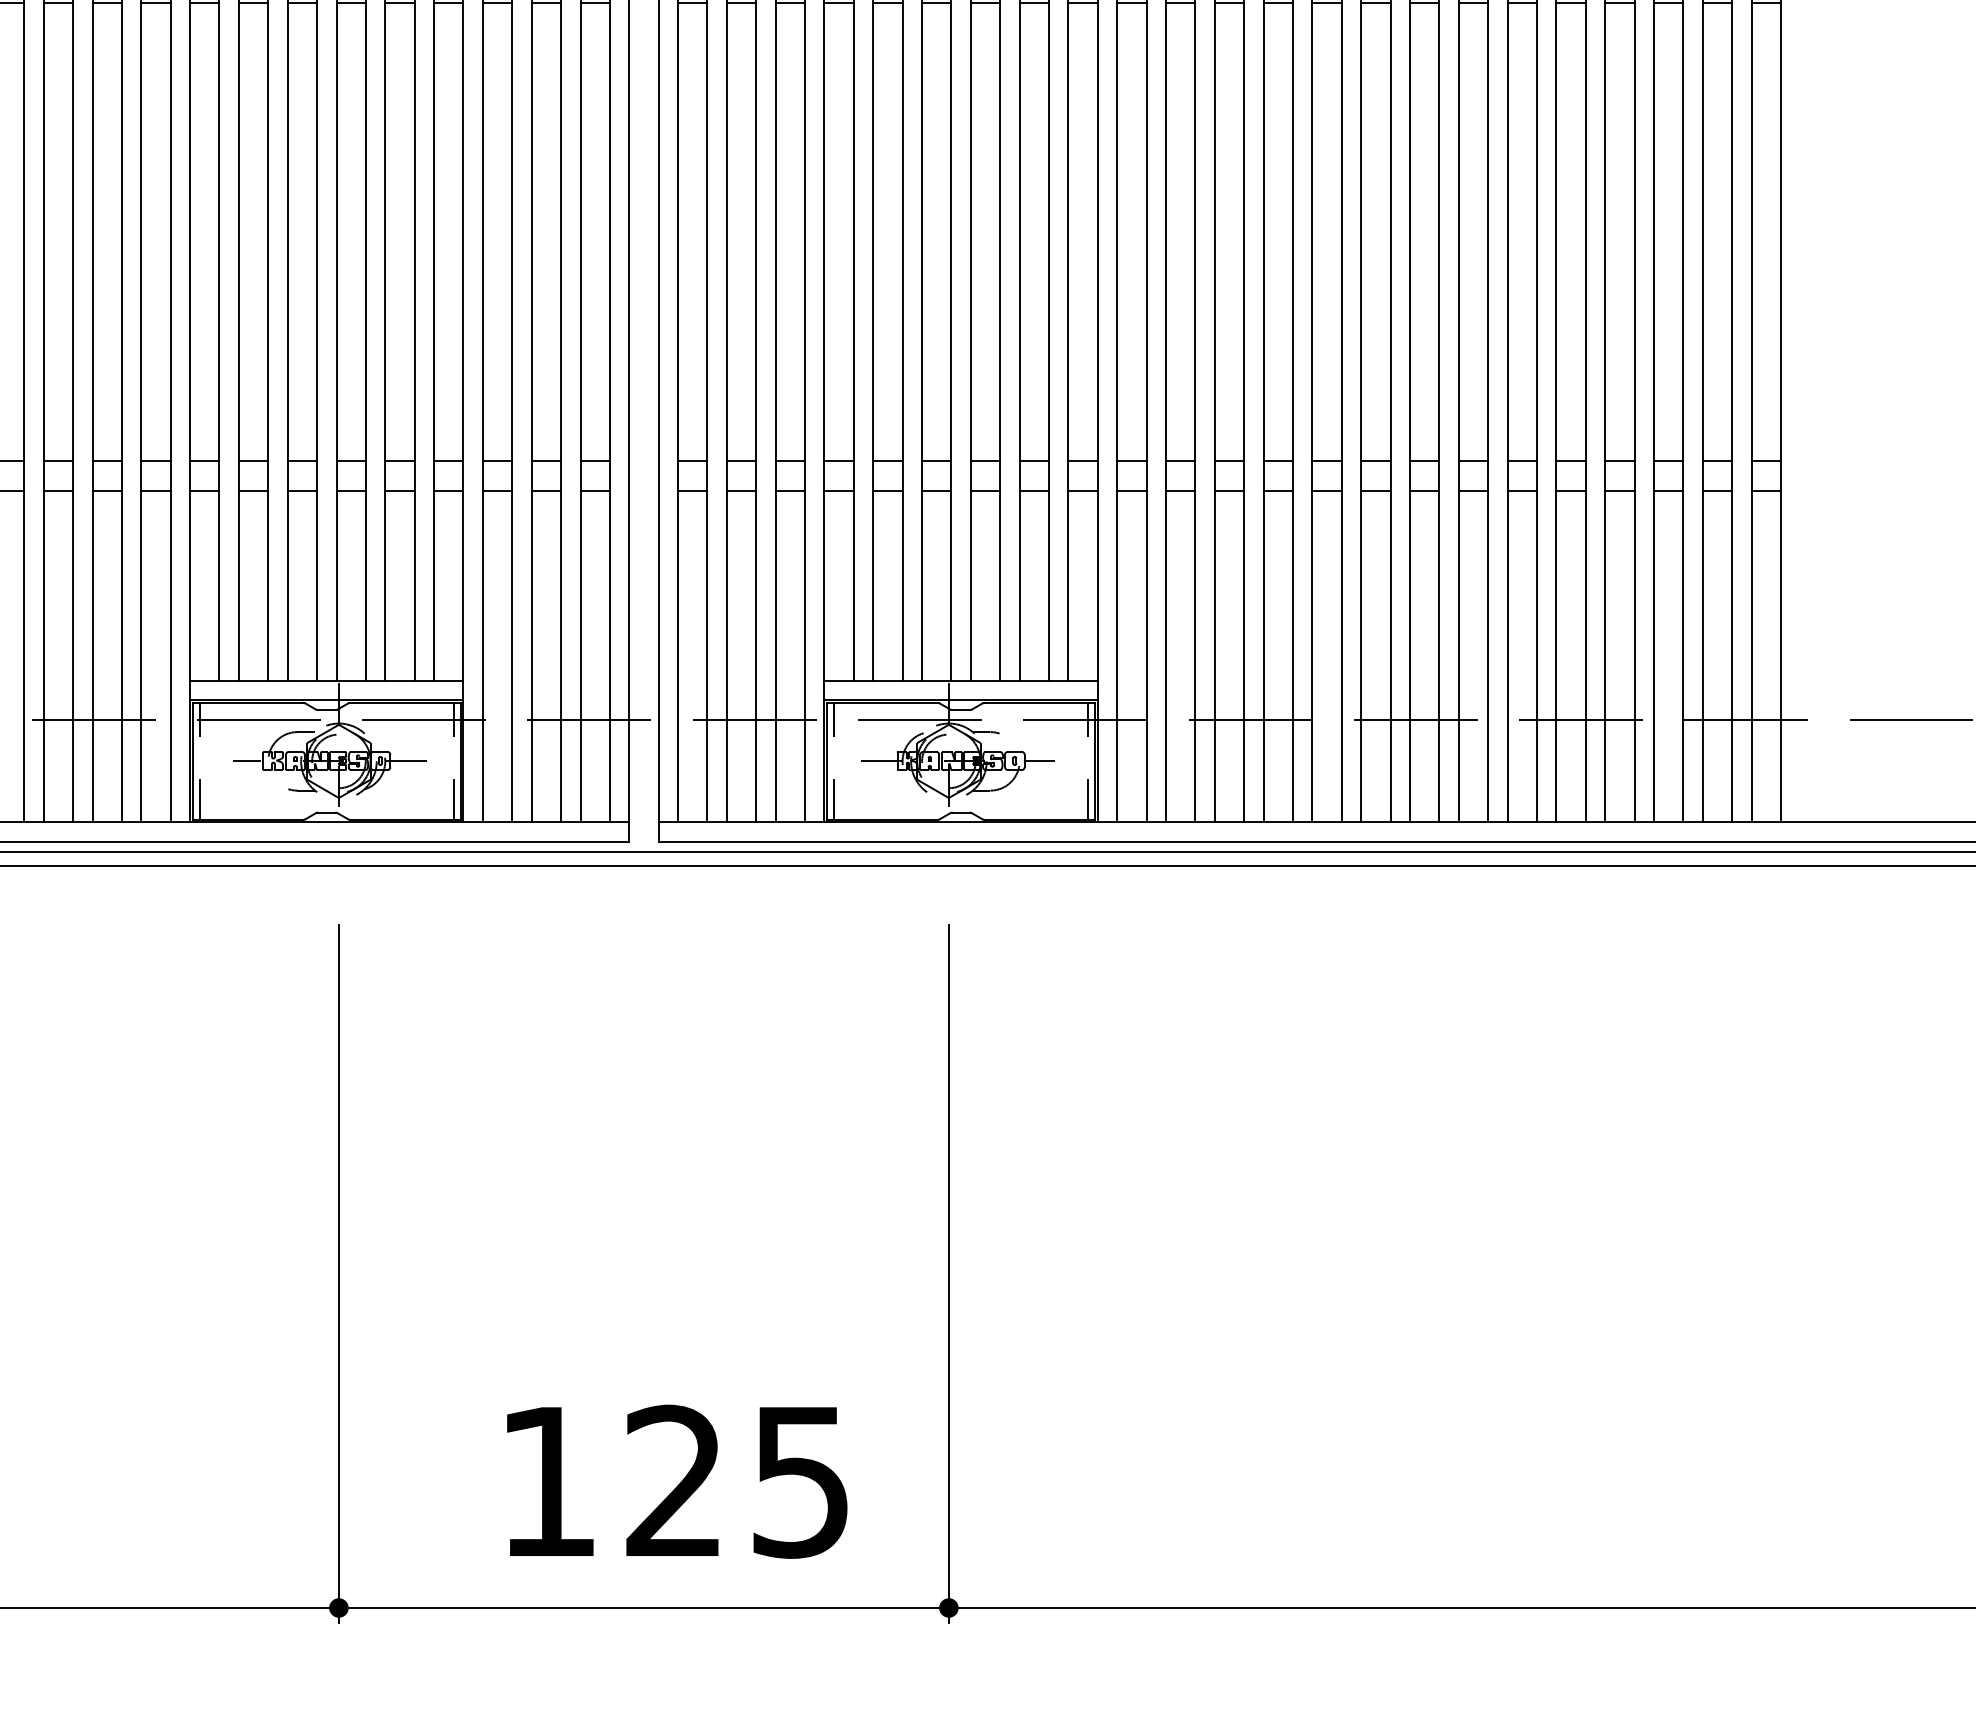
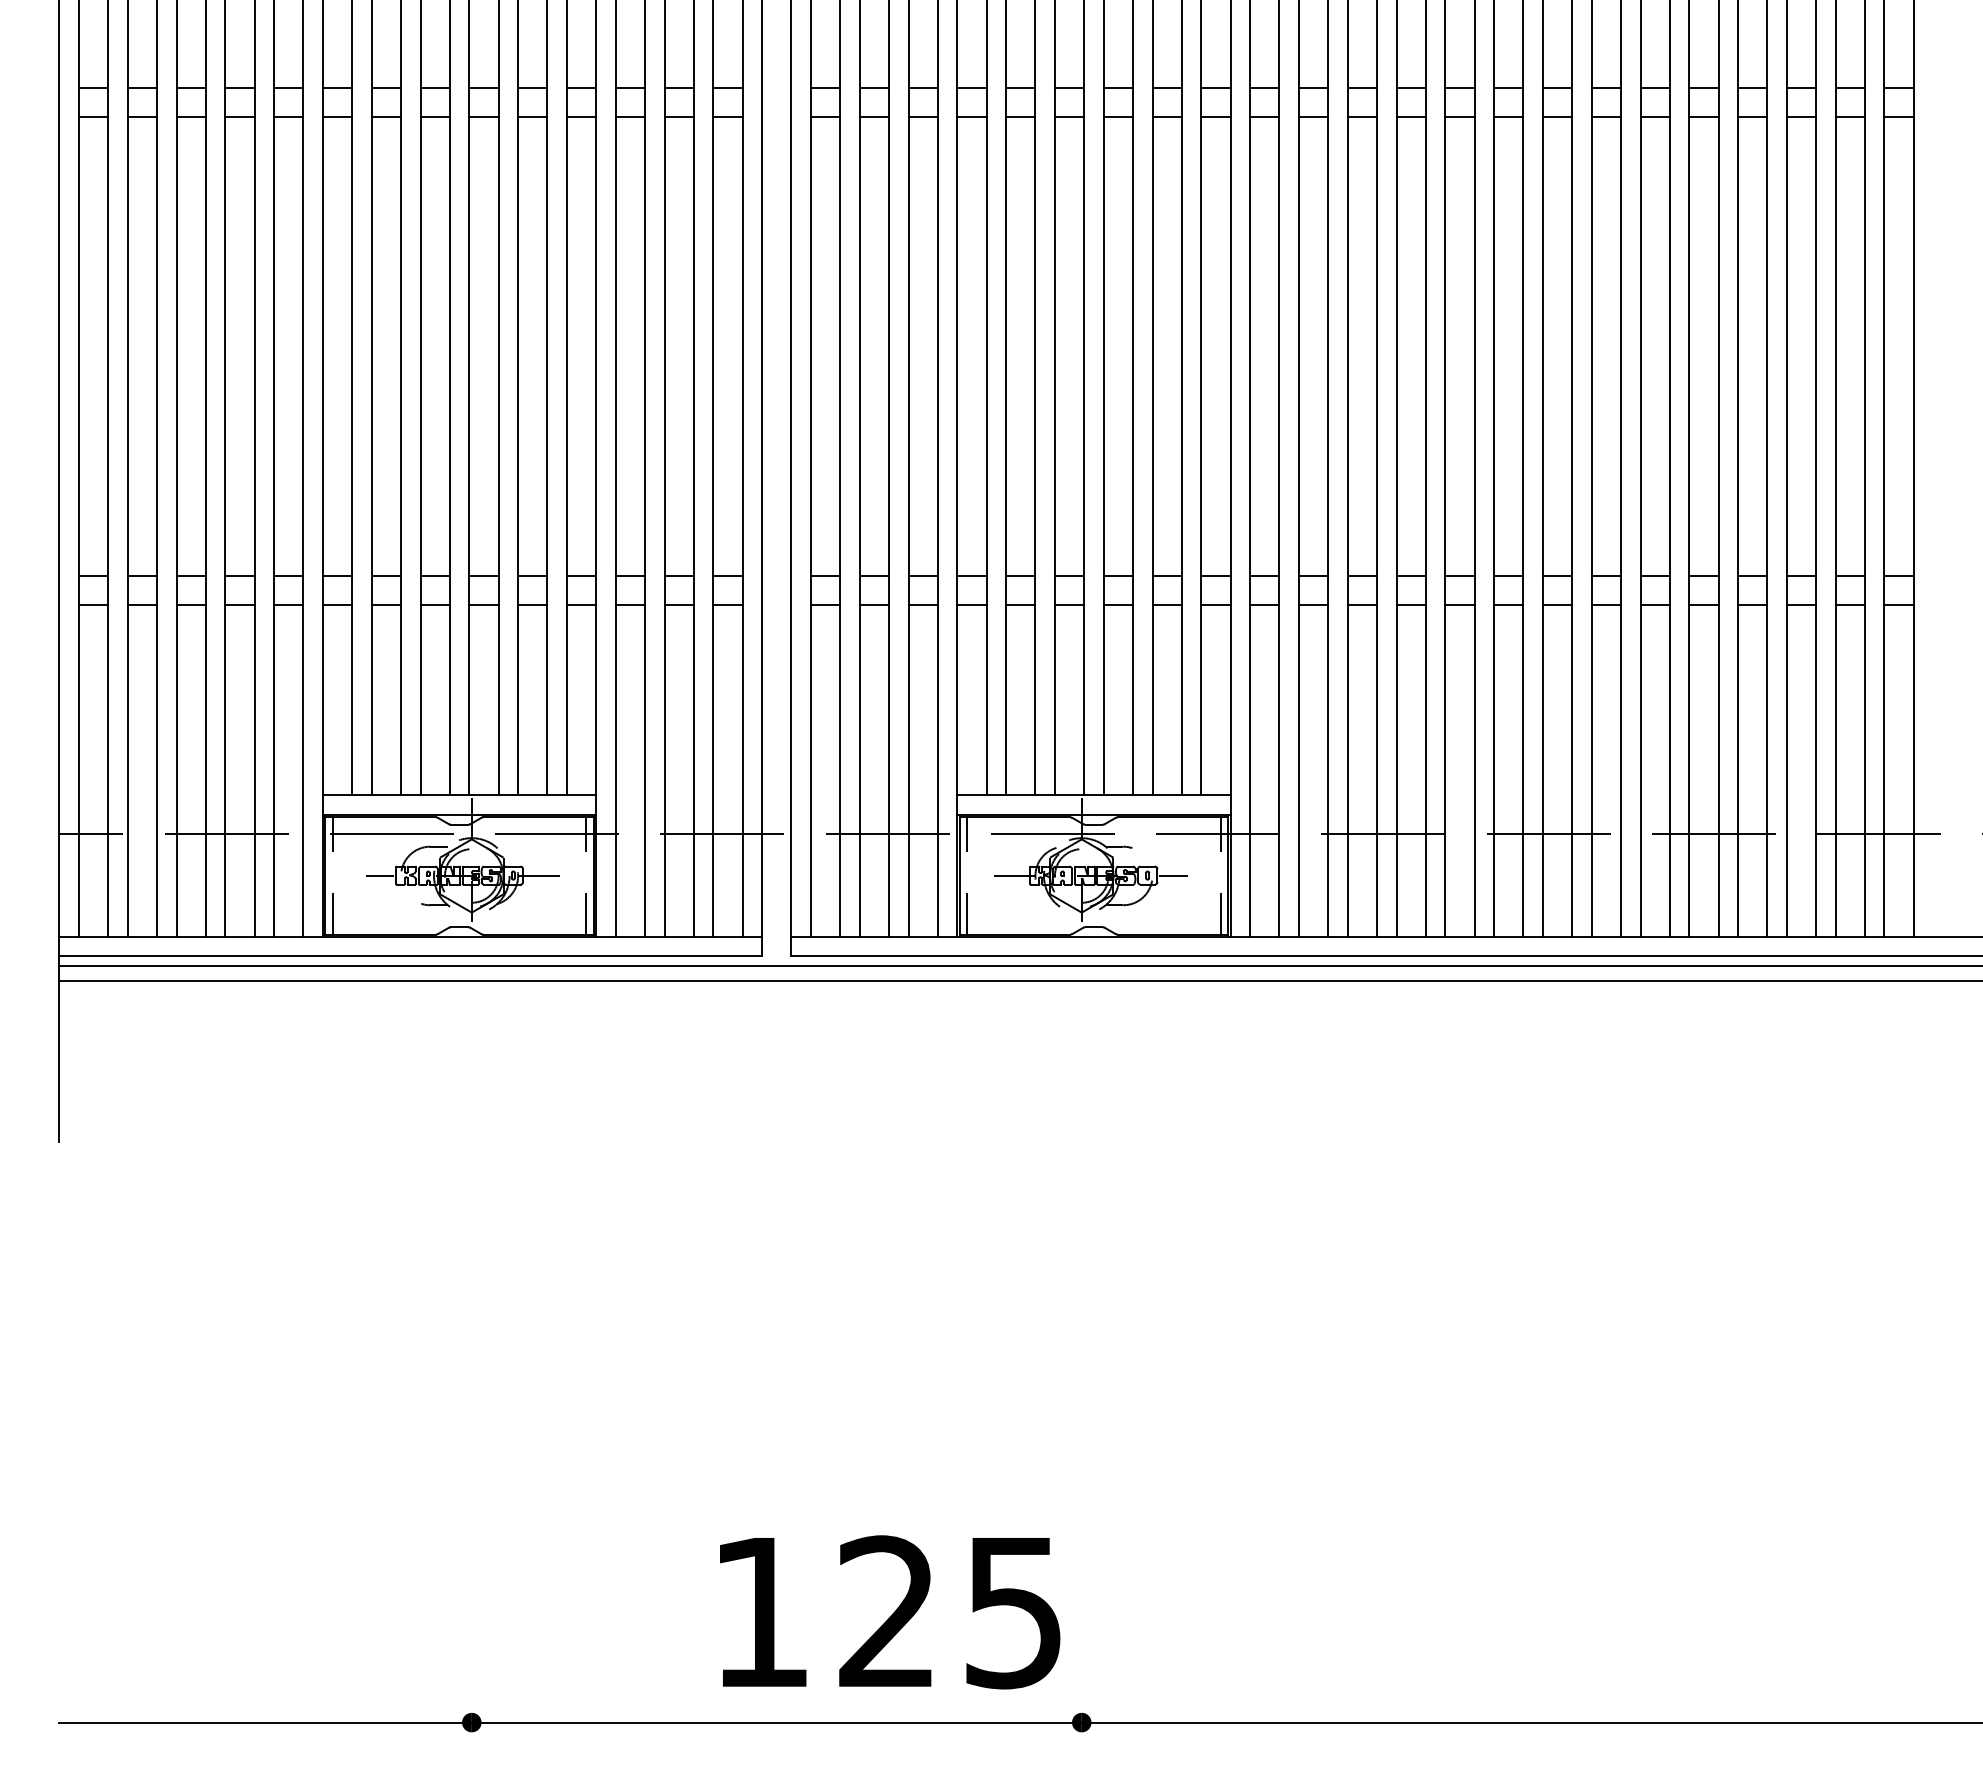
line: (338, 1273) -> (471, 1388), removed
line: (948, 1273) -> (1081, 1388), removed
text: (677, 1481) -> (890, 1612), moved

